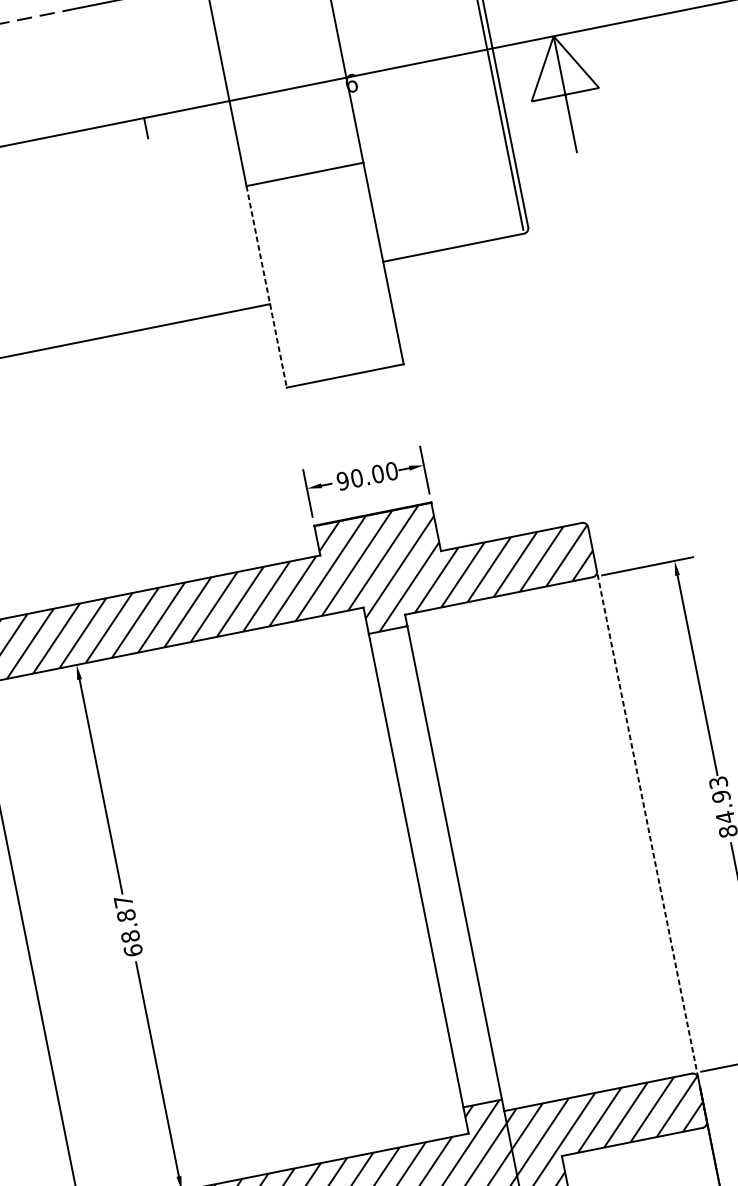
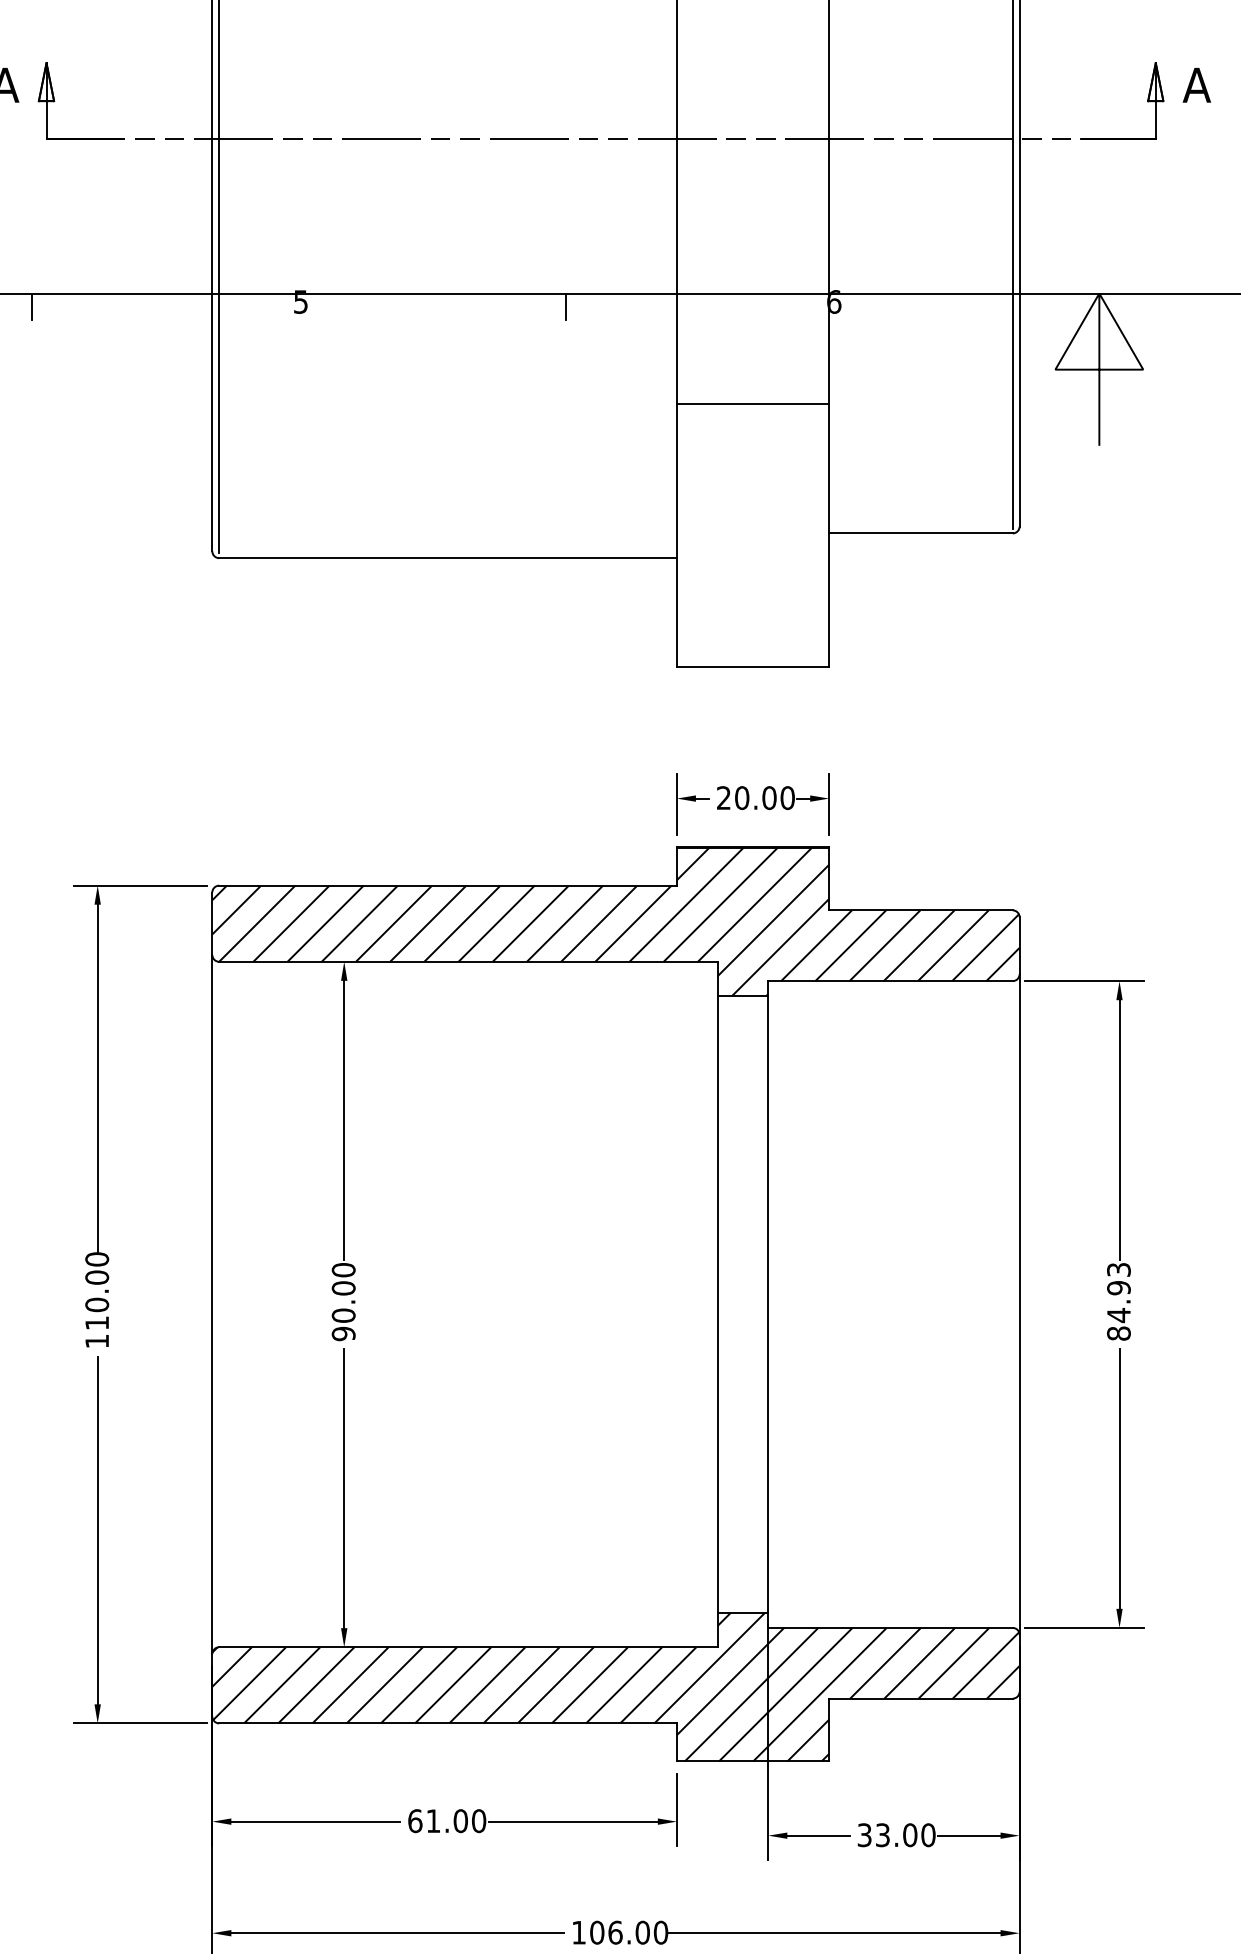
line: (266, 287) -> (676, 536), dashed -> solid
text: (342, 481) -> (723, 798), 90.00 -> 20.00
line: (647, 824) -> (1019, 1304), dashed -> solid
text: (128, 926) -> (343, 1302), 68.87 -> 90.00

